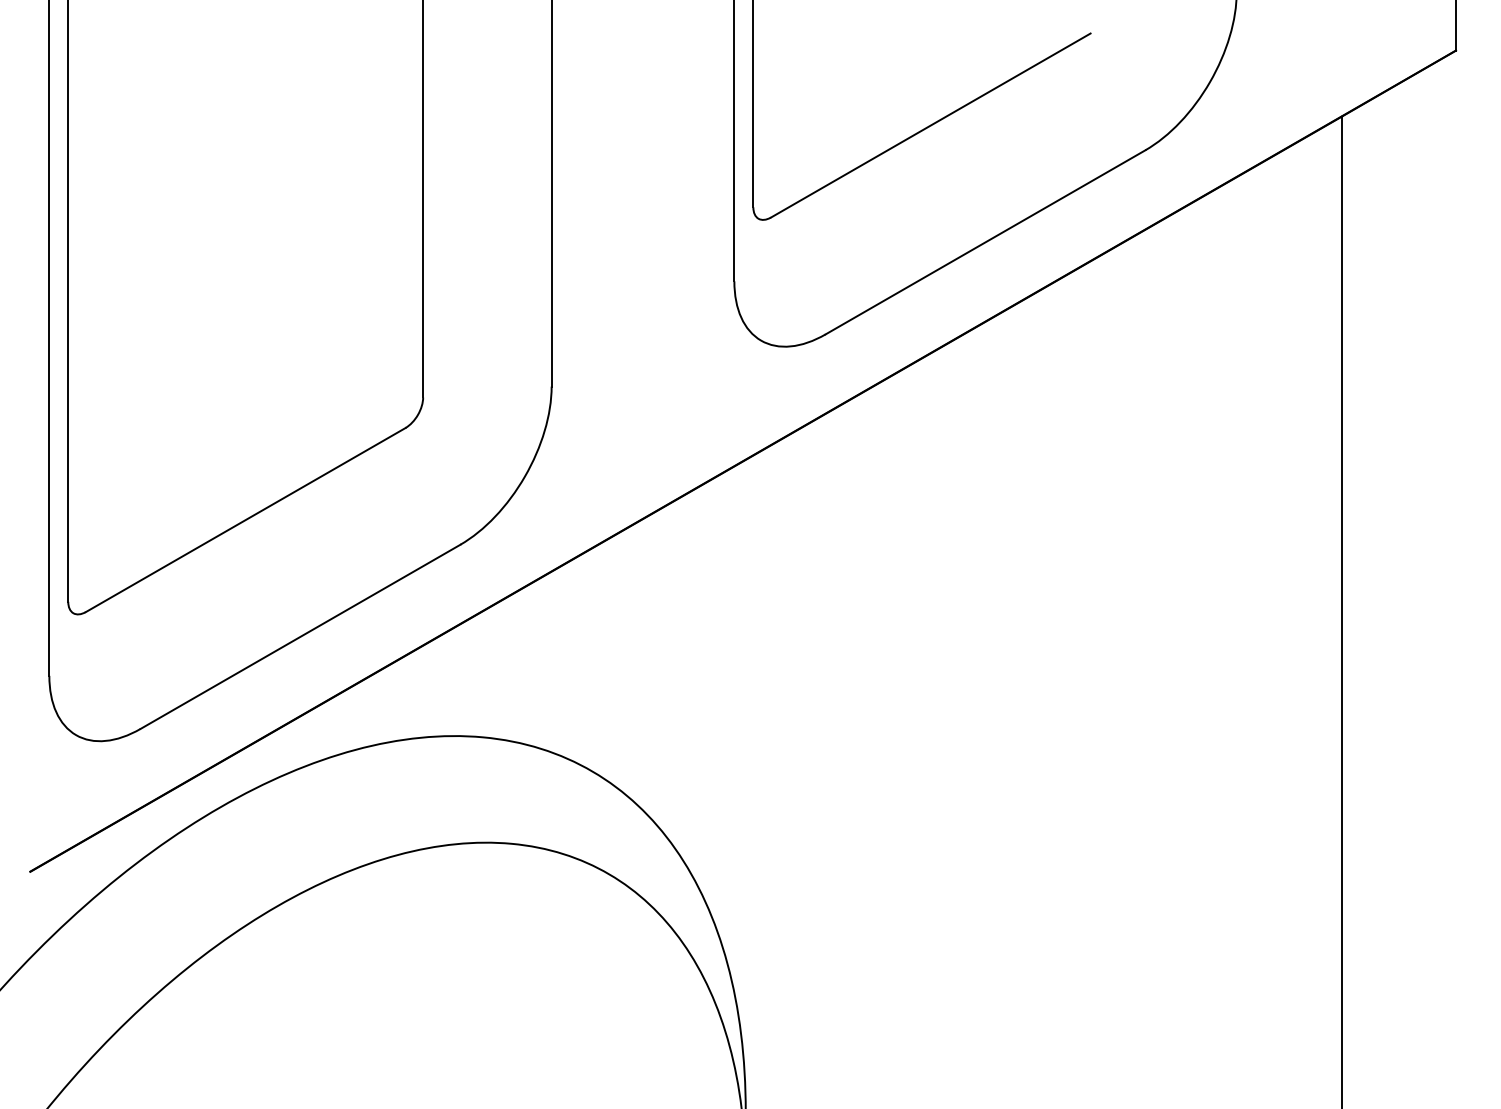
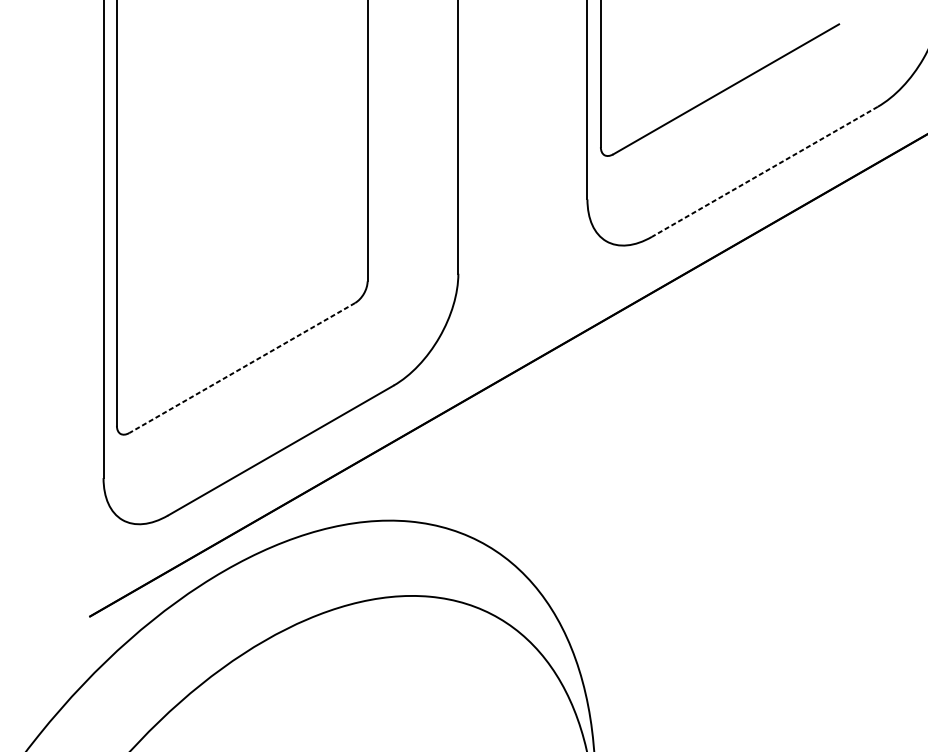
line: (985, 242) -> (764, 171), solid -> dashed
line: (245, 520) -> (242, 368), solid -> dashed

